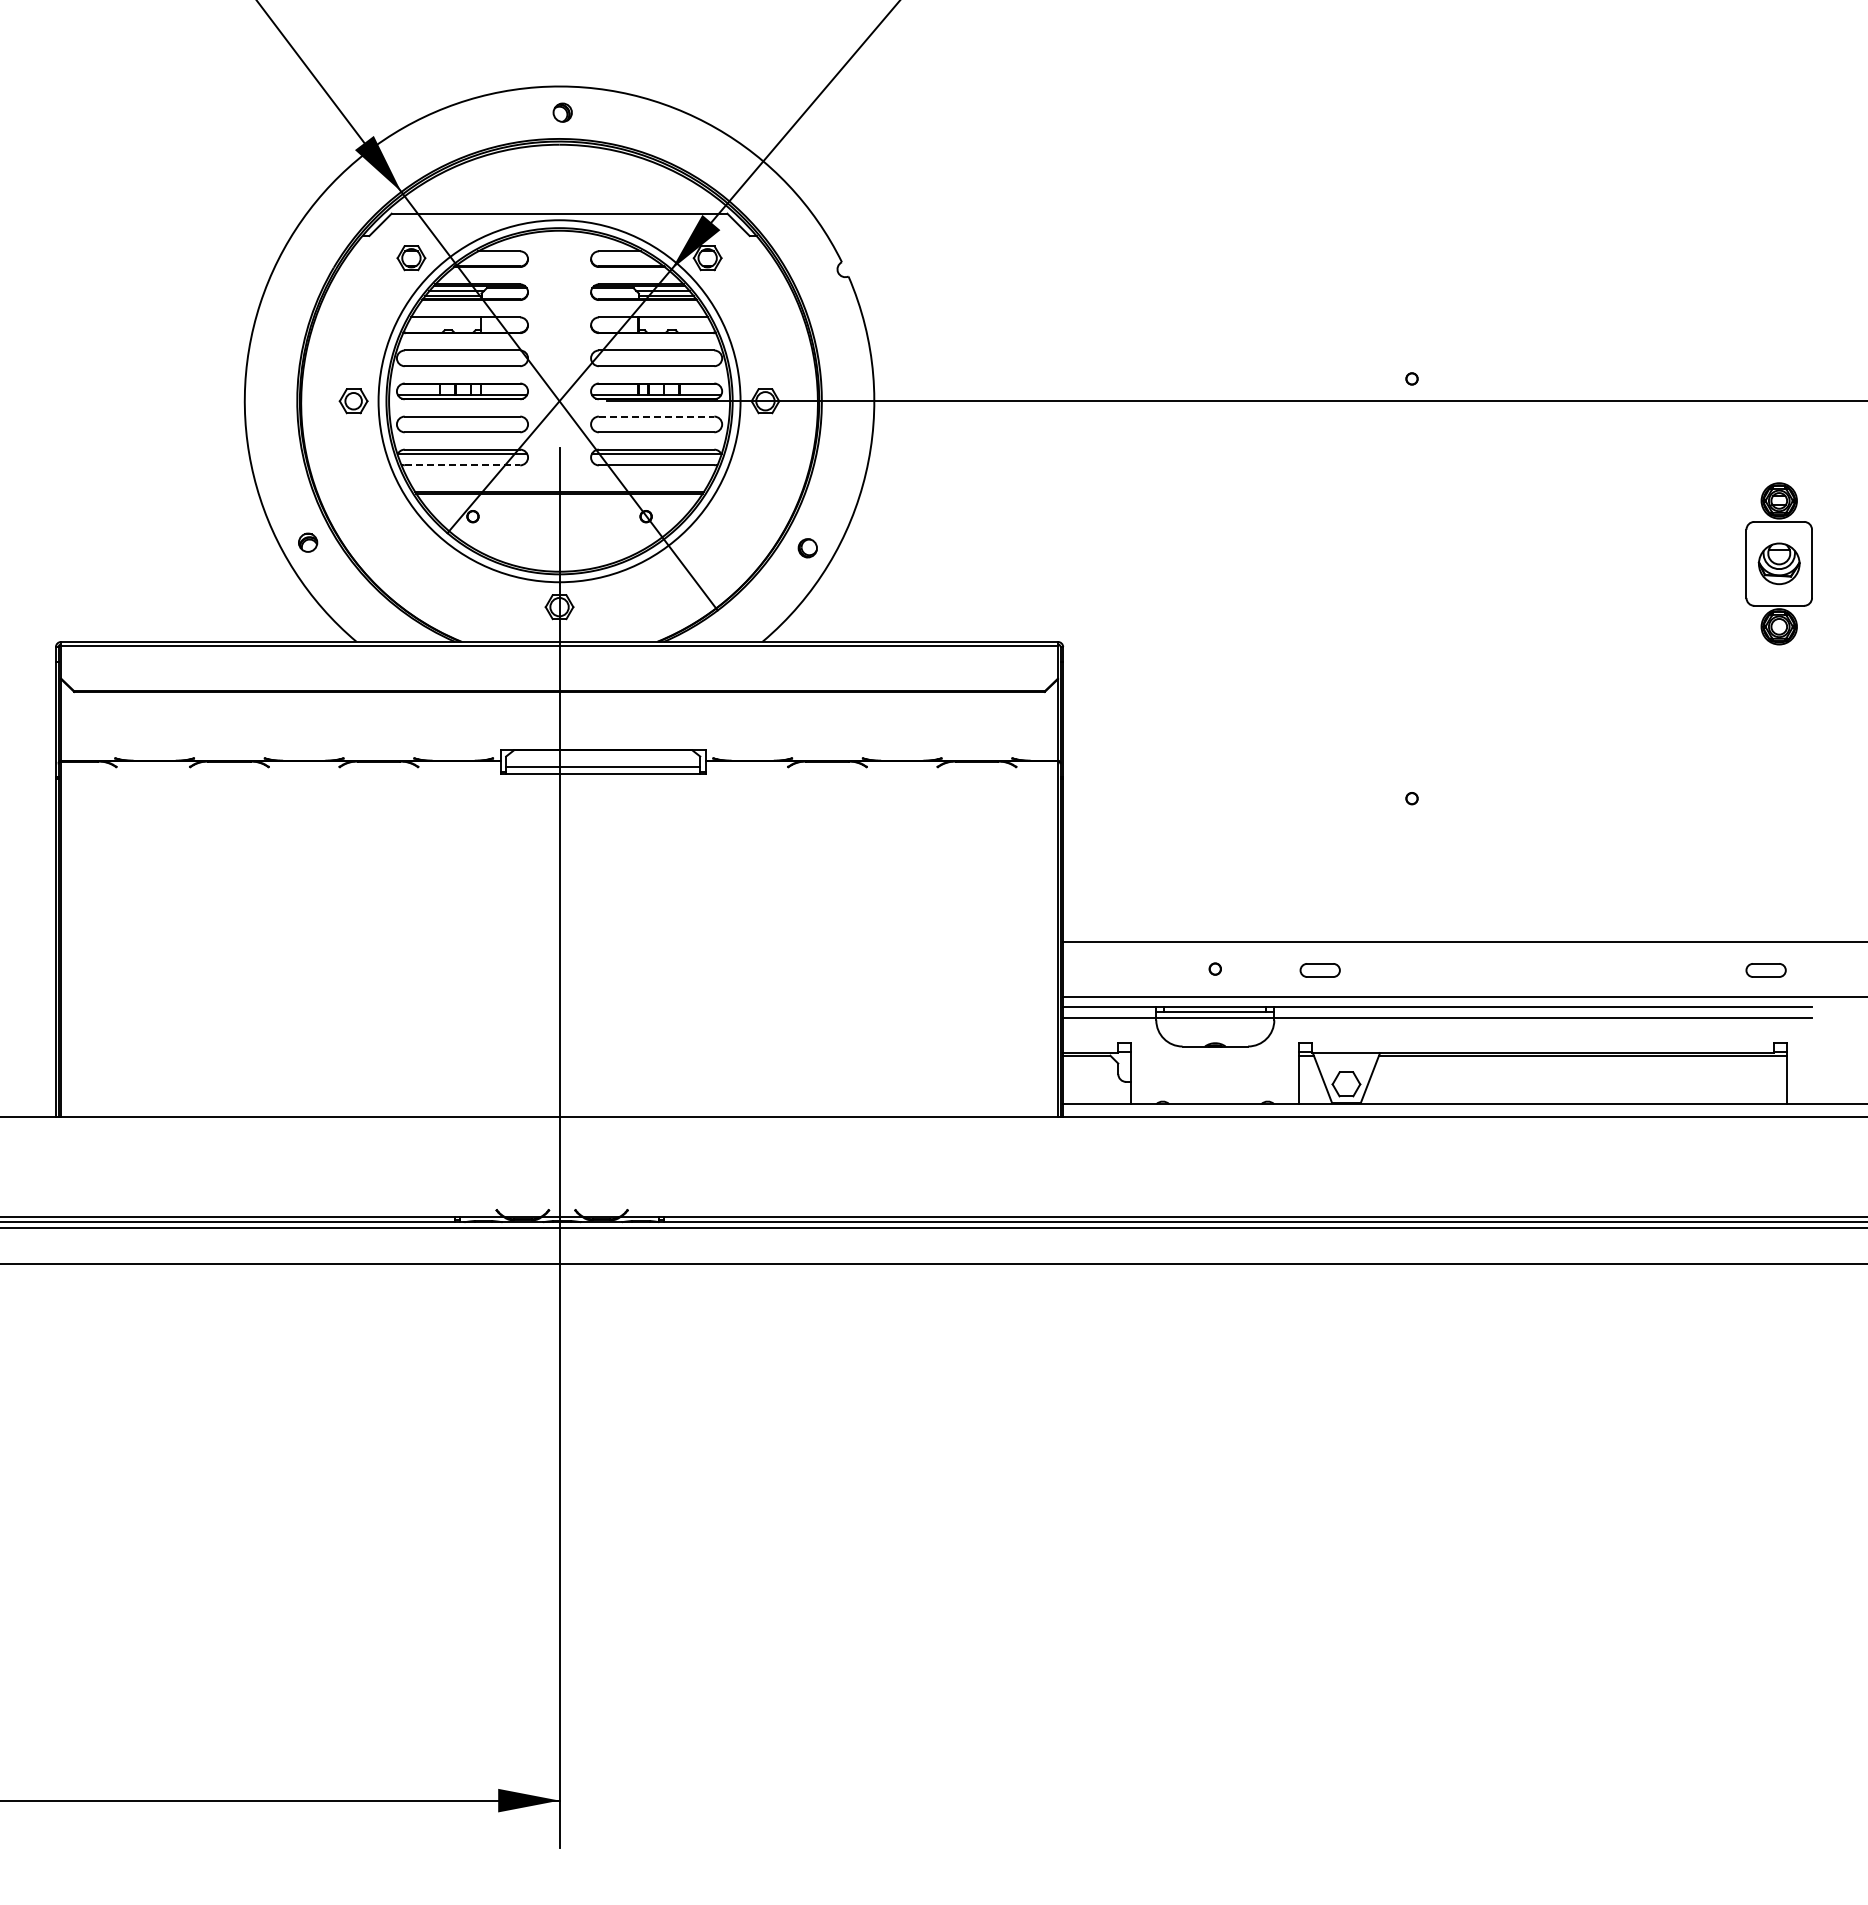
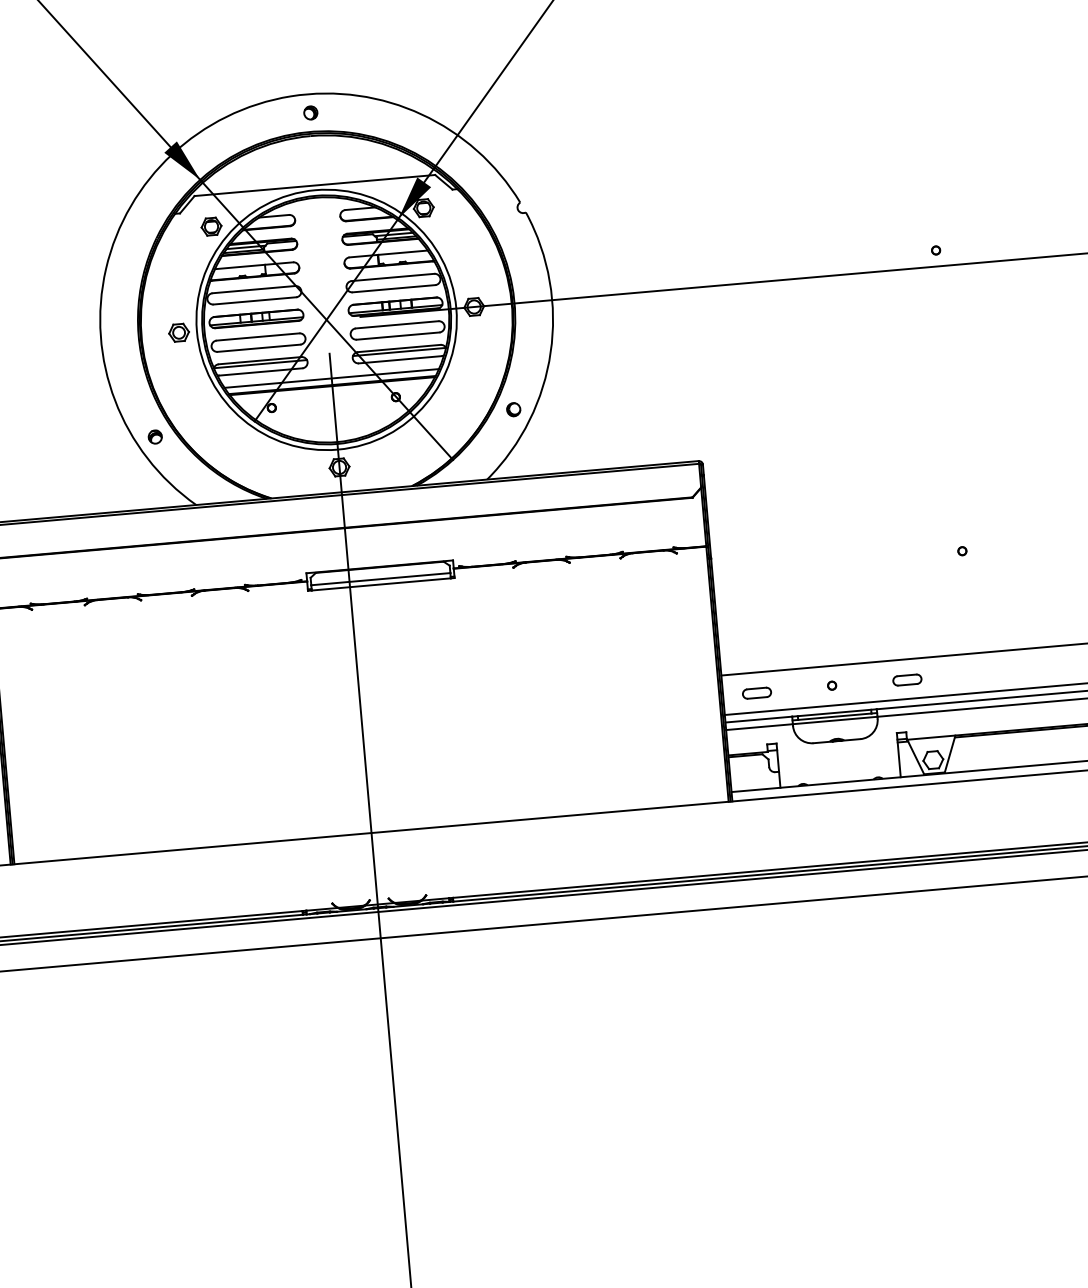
line: (656, 416) -> (397, 324), dashed -> solid
line: (462, 465) -> (261, 372), dashed -> solid
line: (559, 482) -> (331, 378), added
part: (1109, 970) -> (756, 693), added

